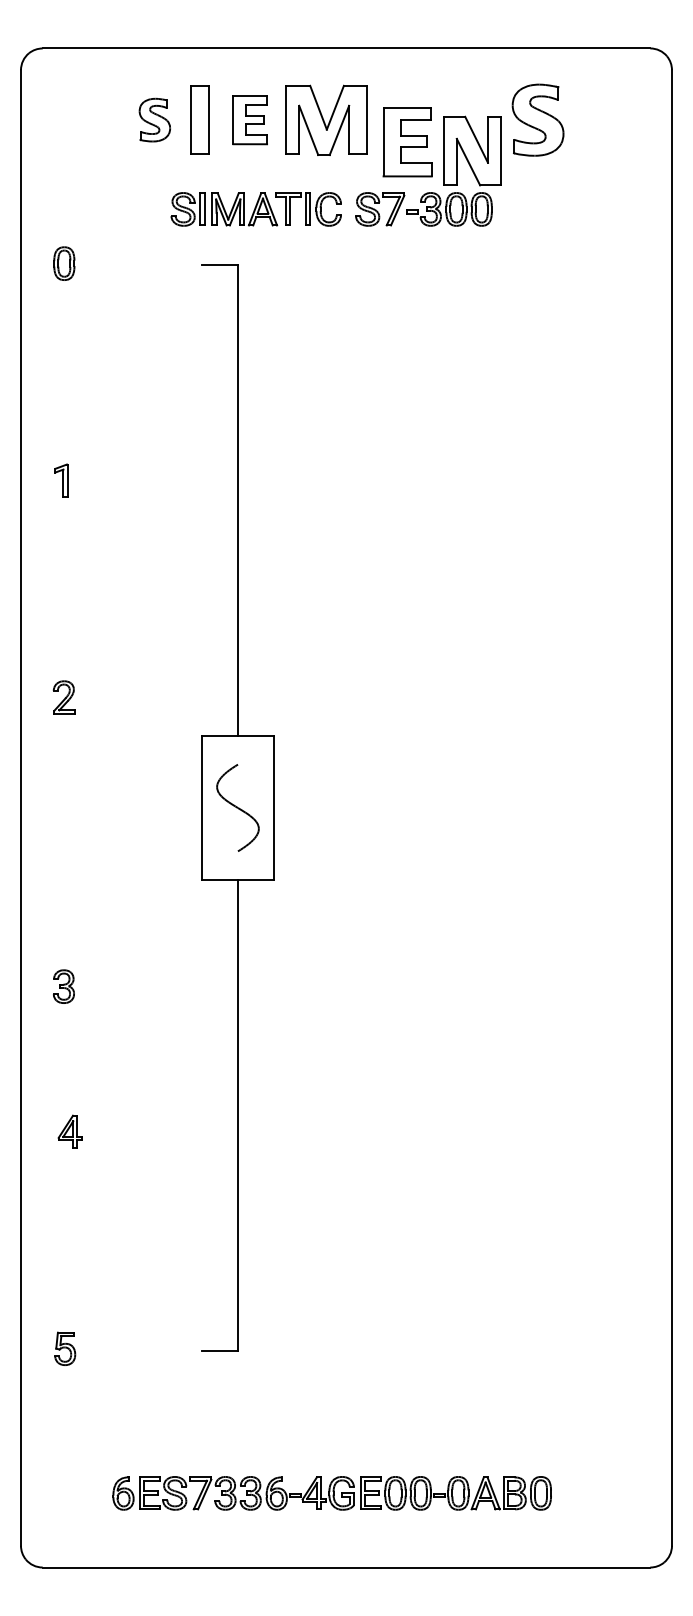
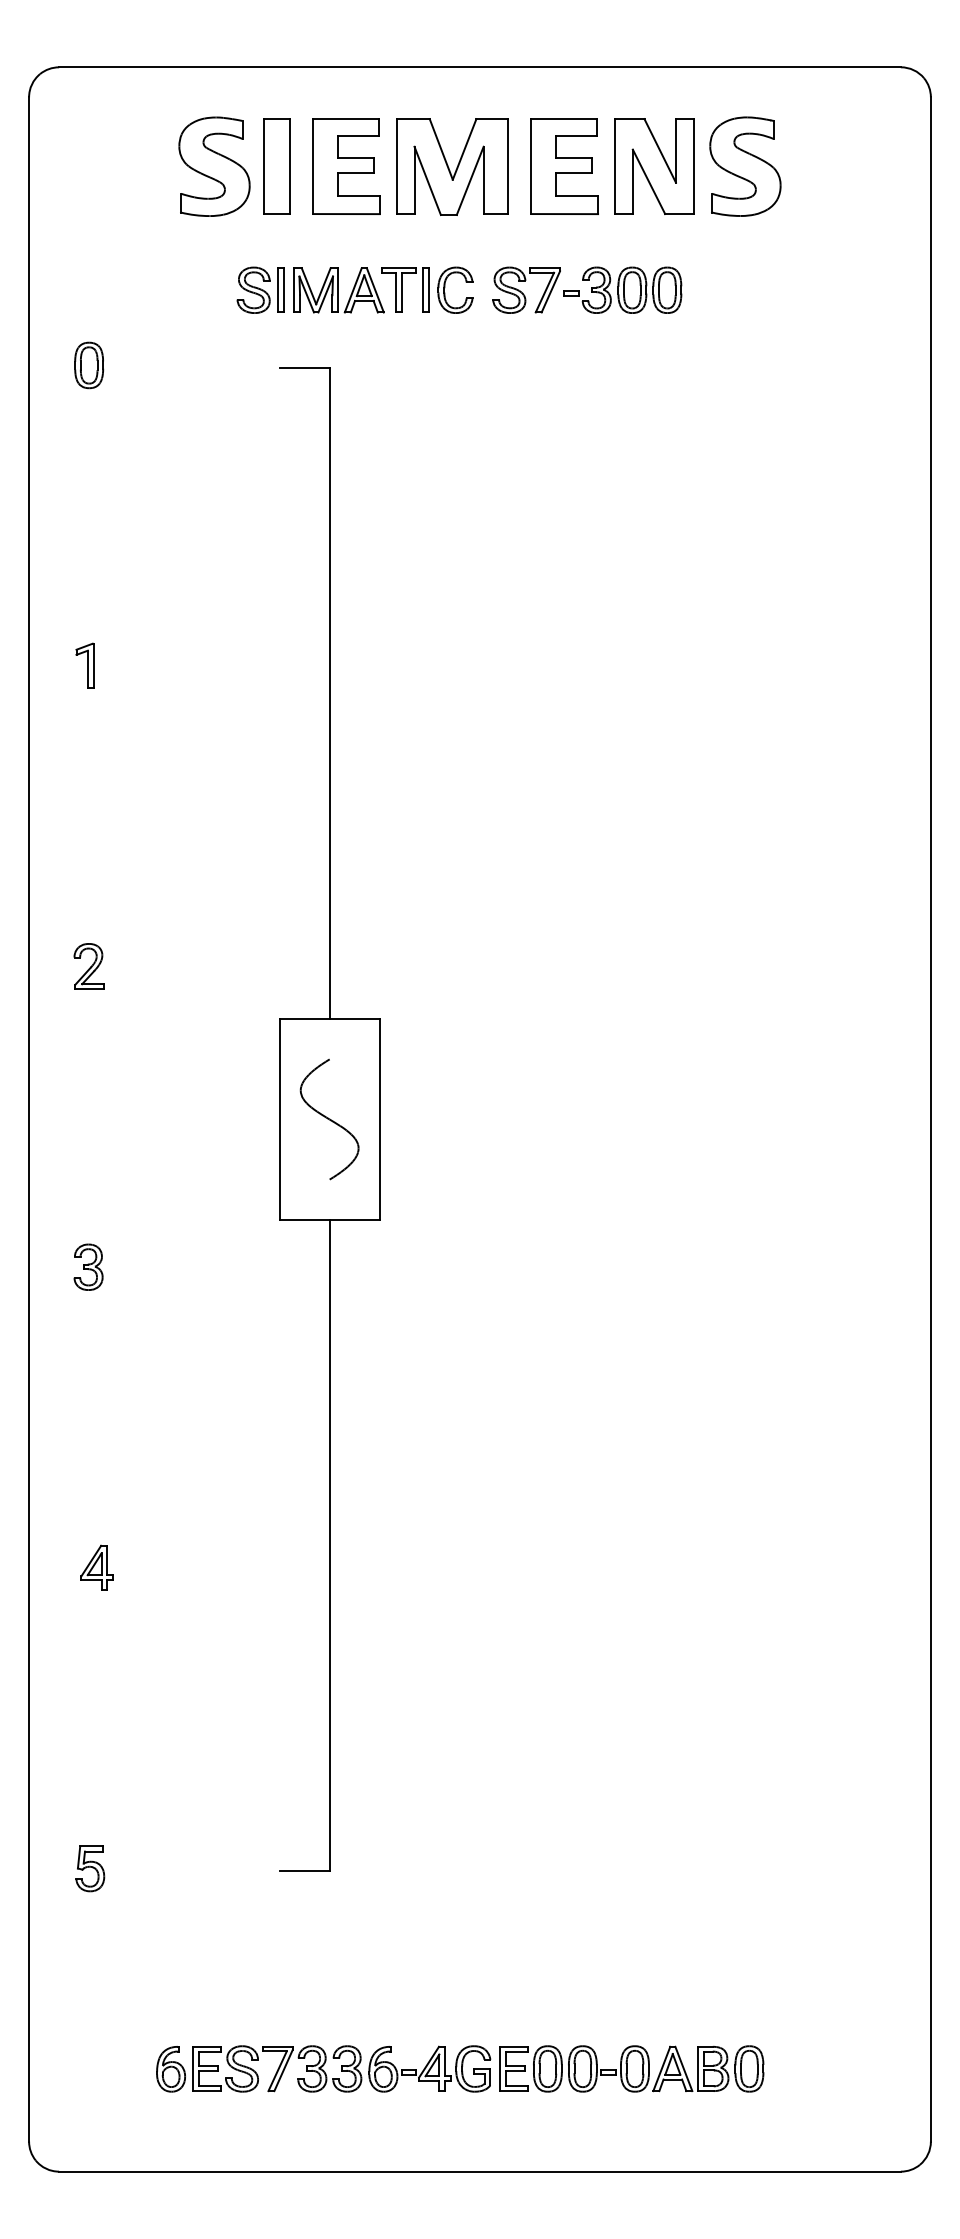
part: (154, 119) -> (214, 165), size x1.67
part: (250, 120) -> (347, 167), size x1.43
part: (407, 142) -> (564, 167), moved
part: (472, 150) -> (654, 165), moved
part: (63, 986) -> (87, 1267), moved

